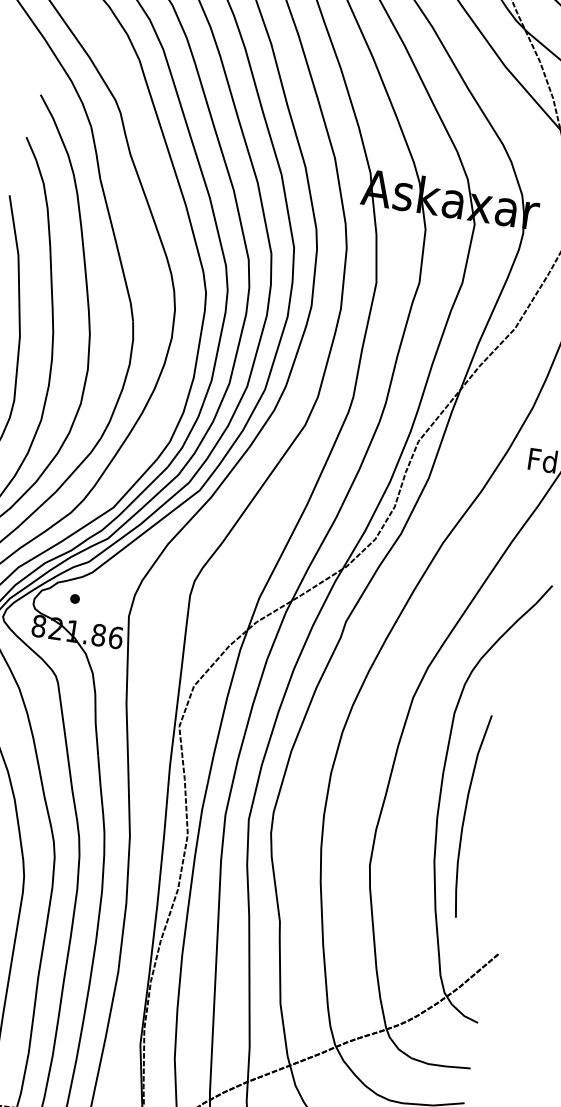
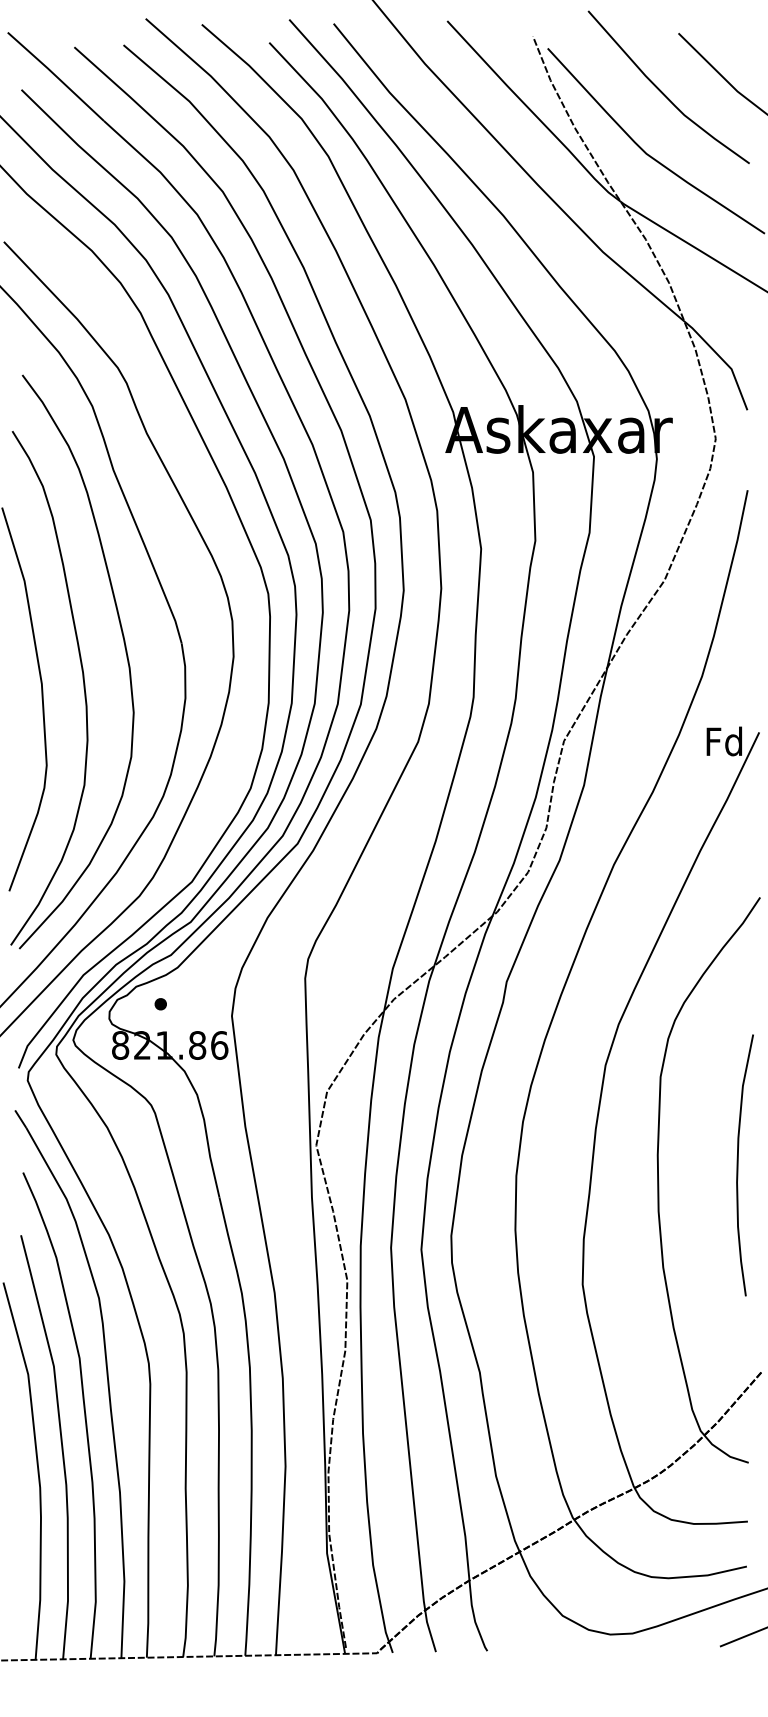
curve: (465, 815) -> (738, 1165), moved

